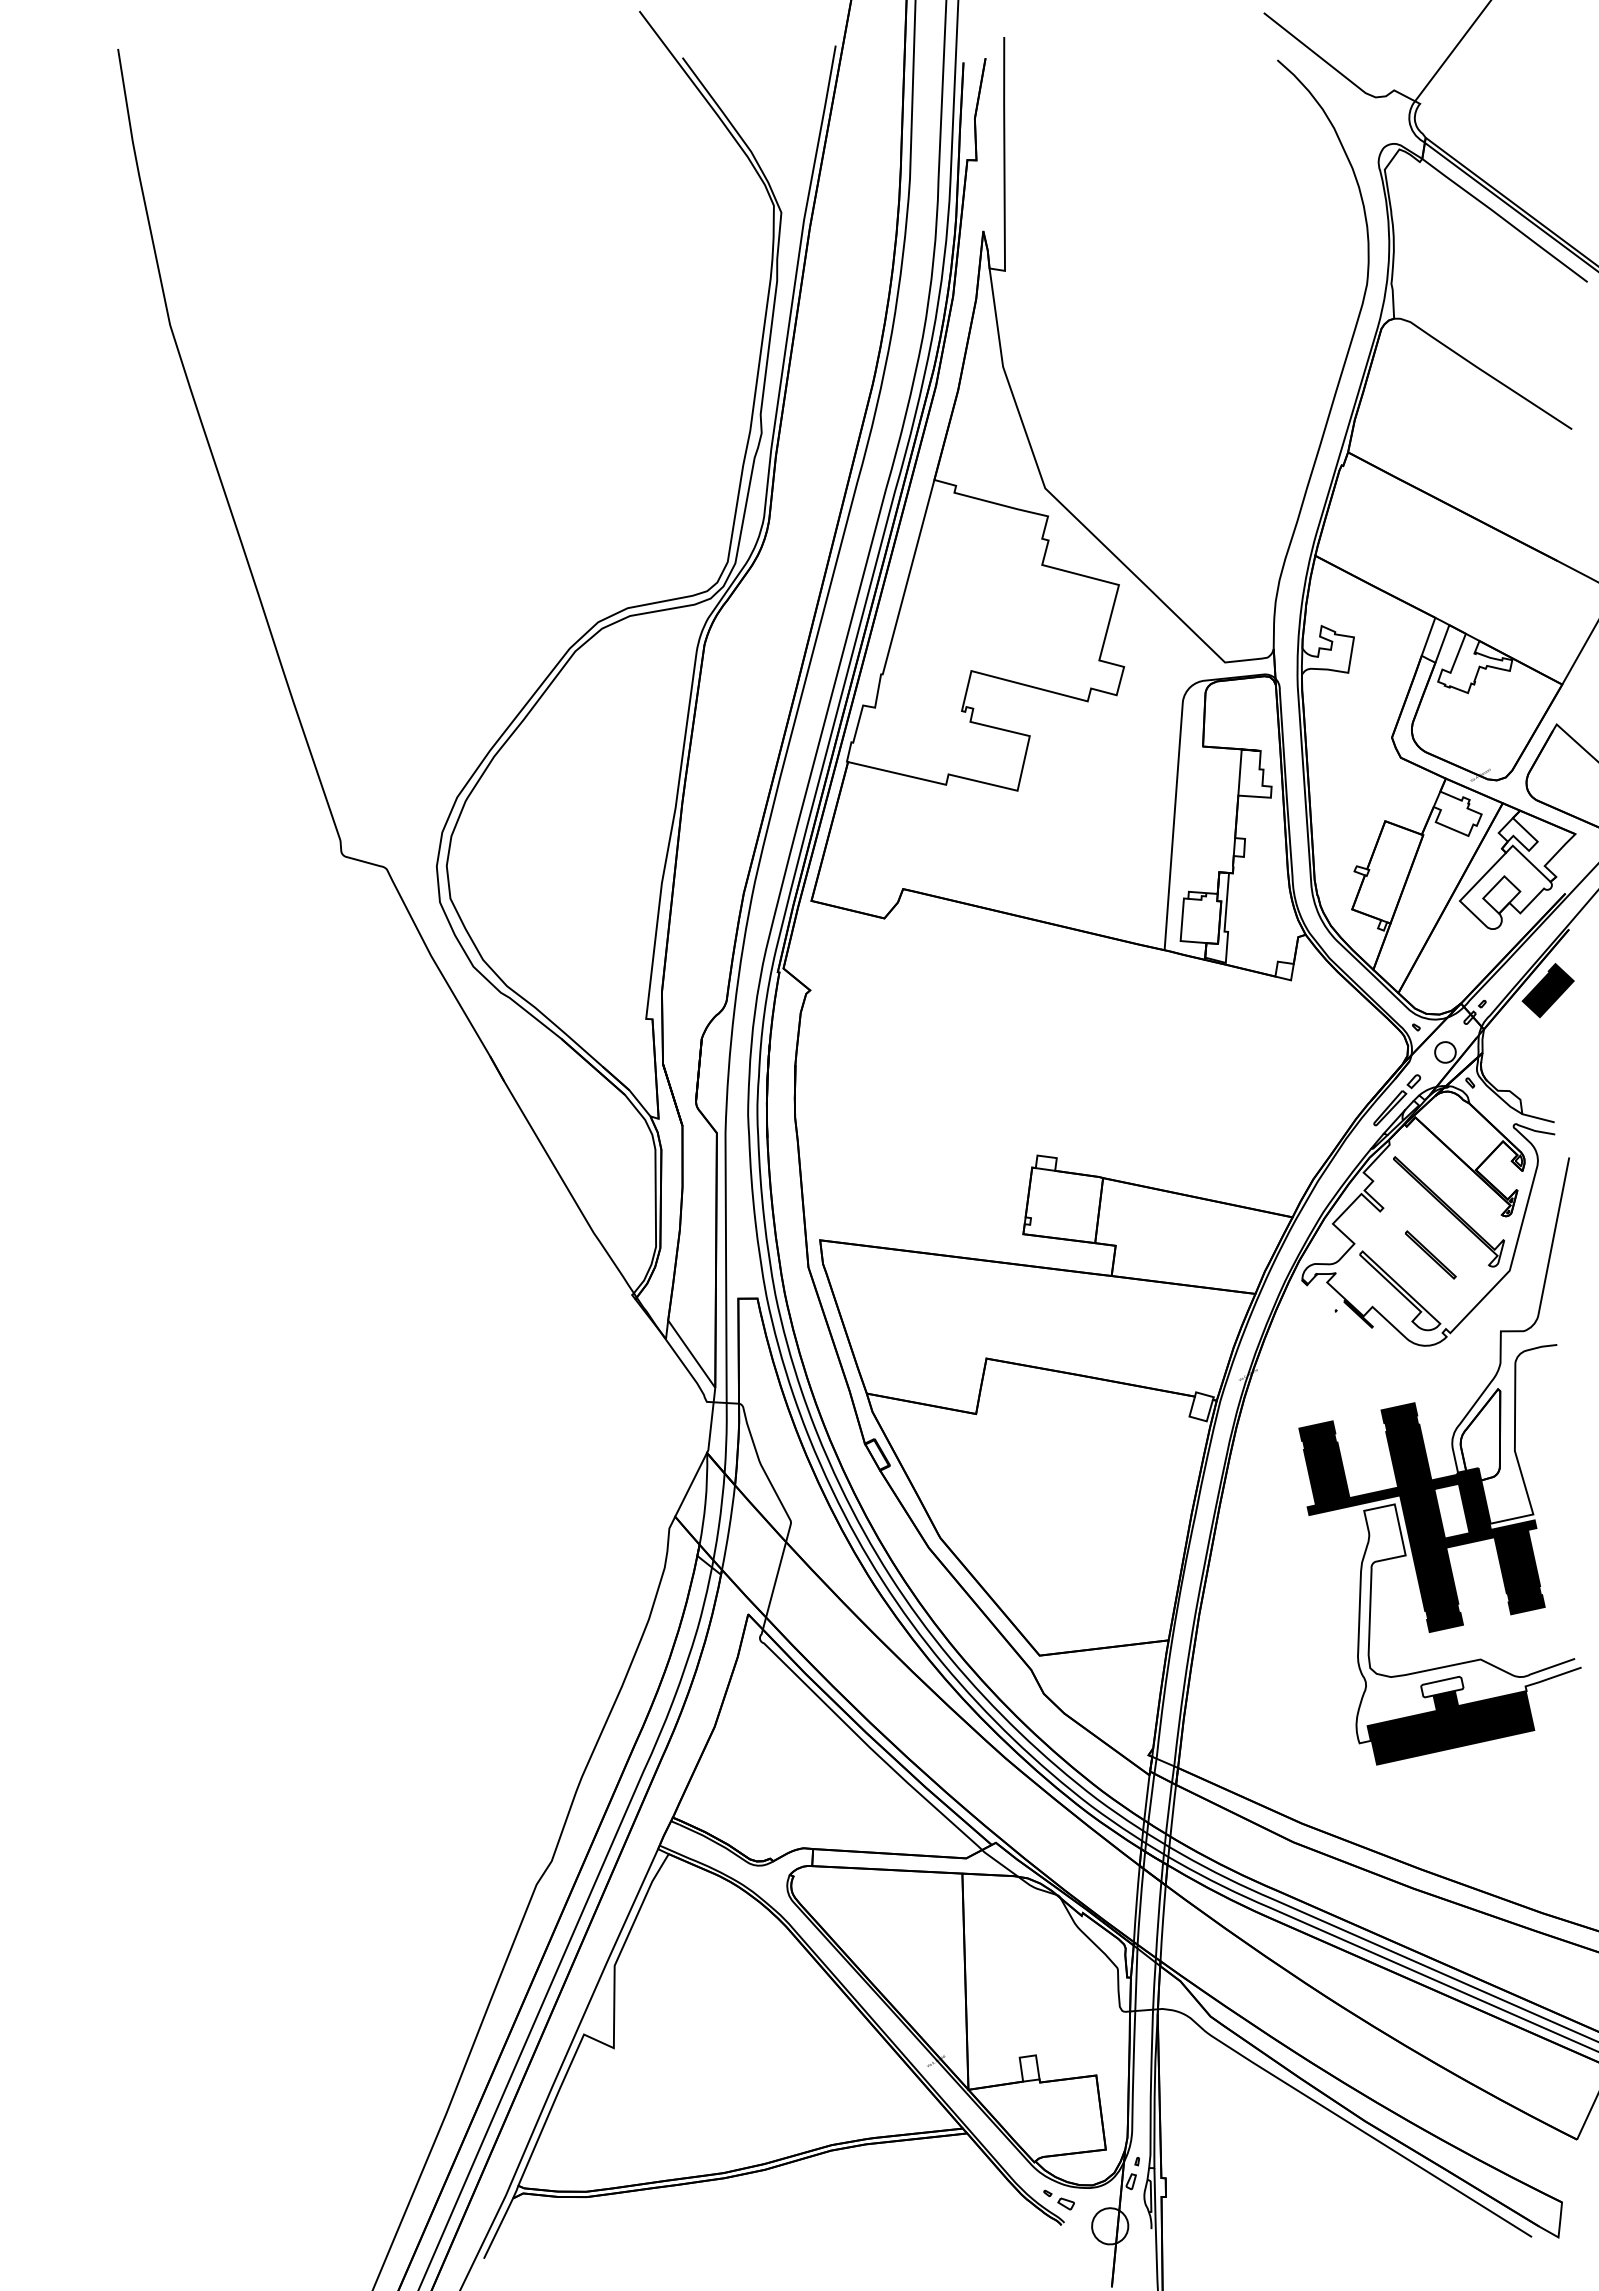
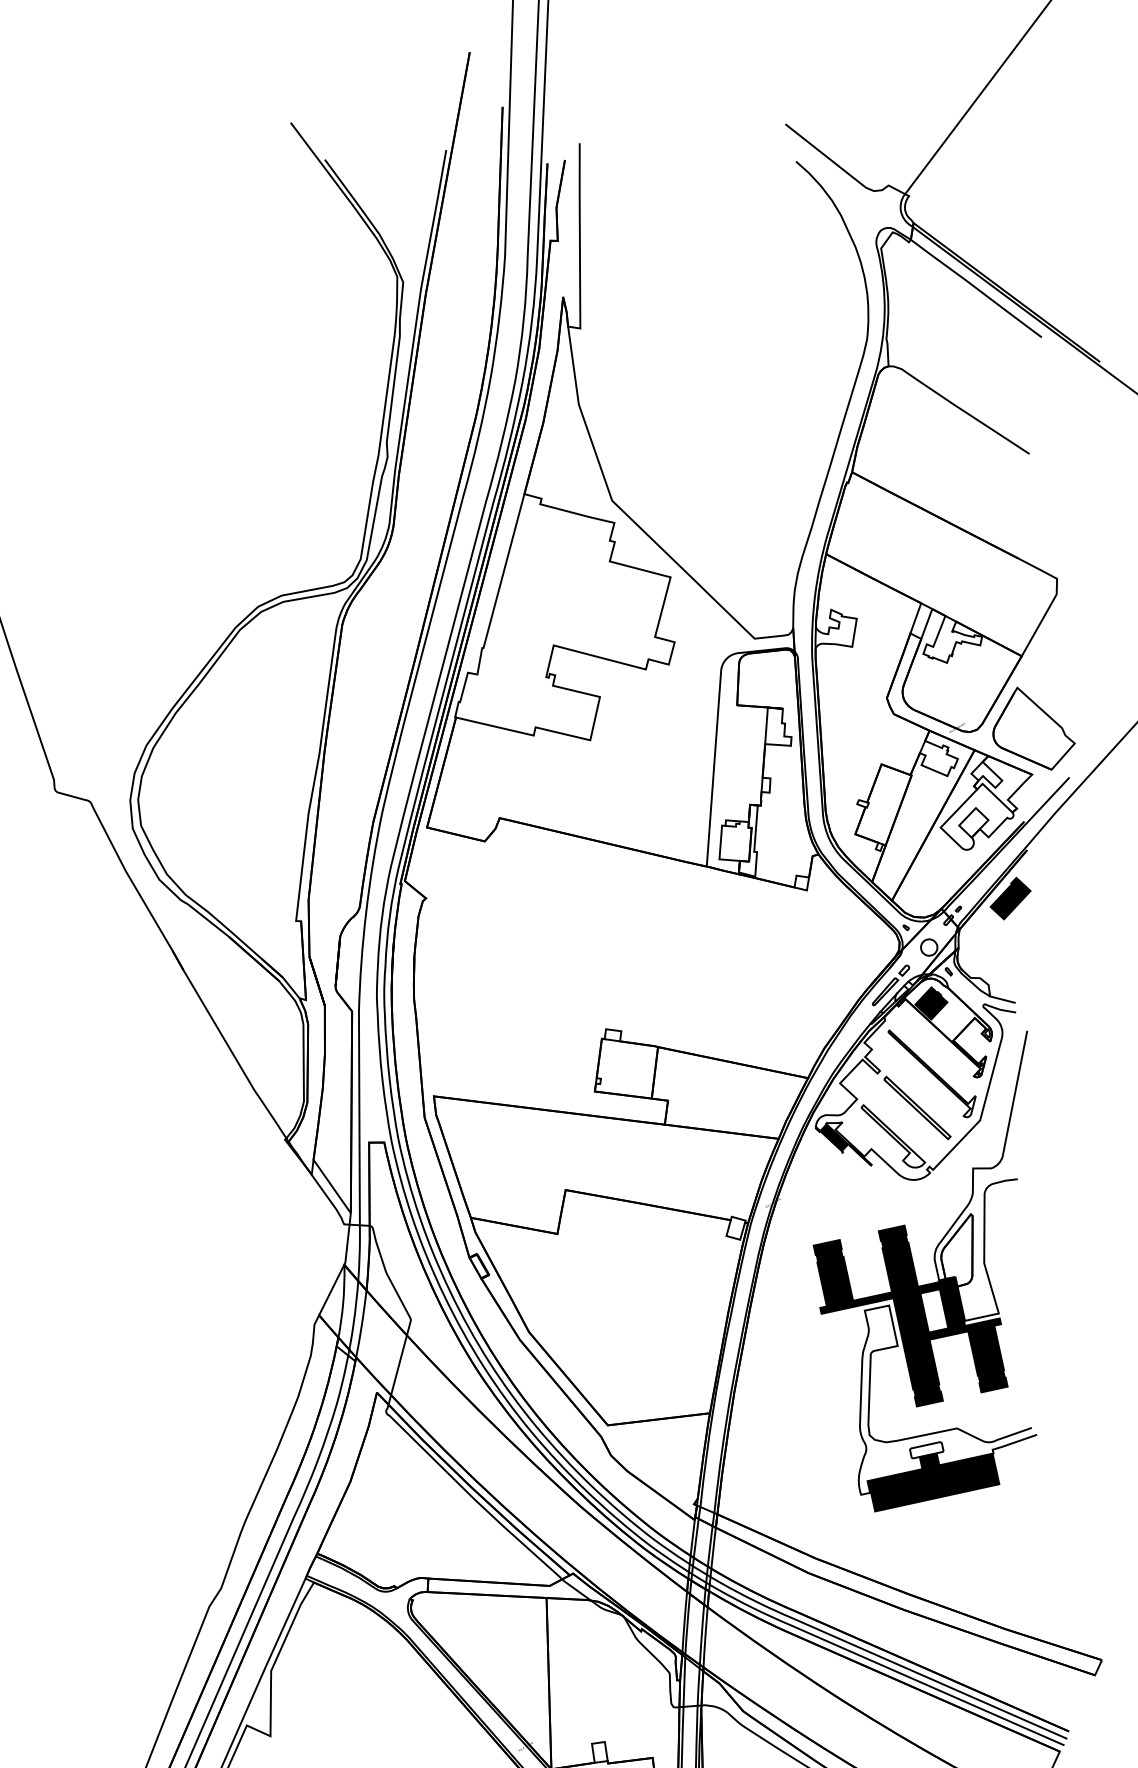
fill: (1448, 1123) -> (931, 1003), added
part: (1430, 1254) -> (917, 1107), size x1.67
fill: (1325, 1292) -> (834, 1137), added

